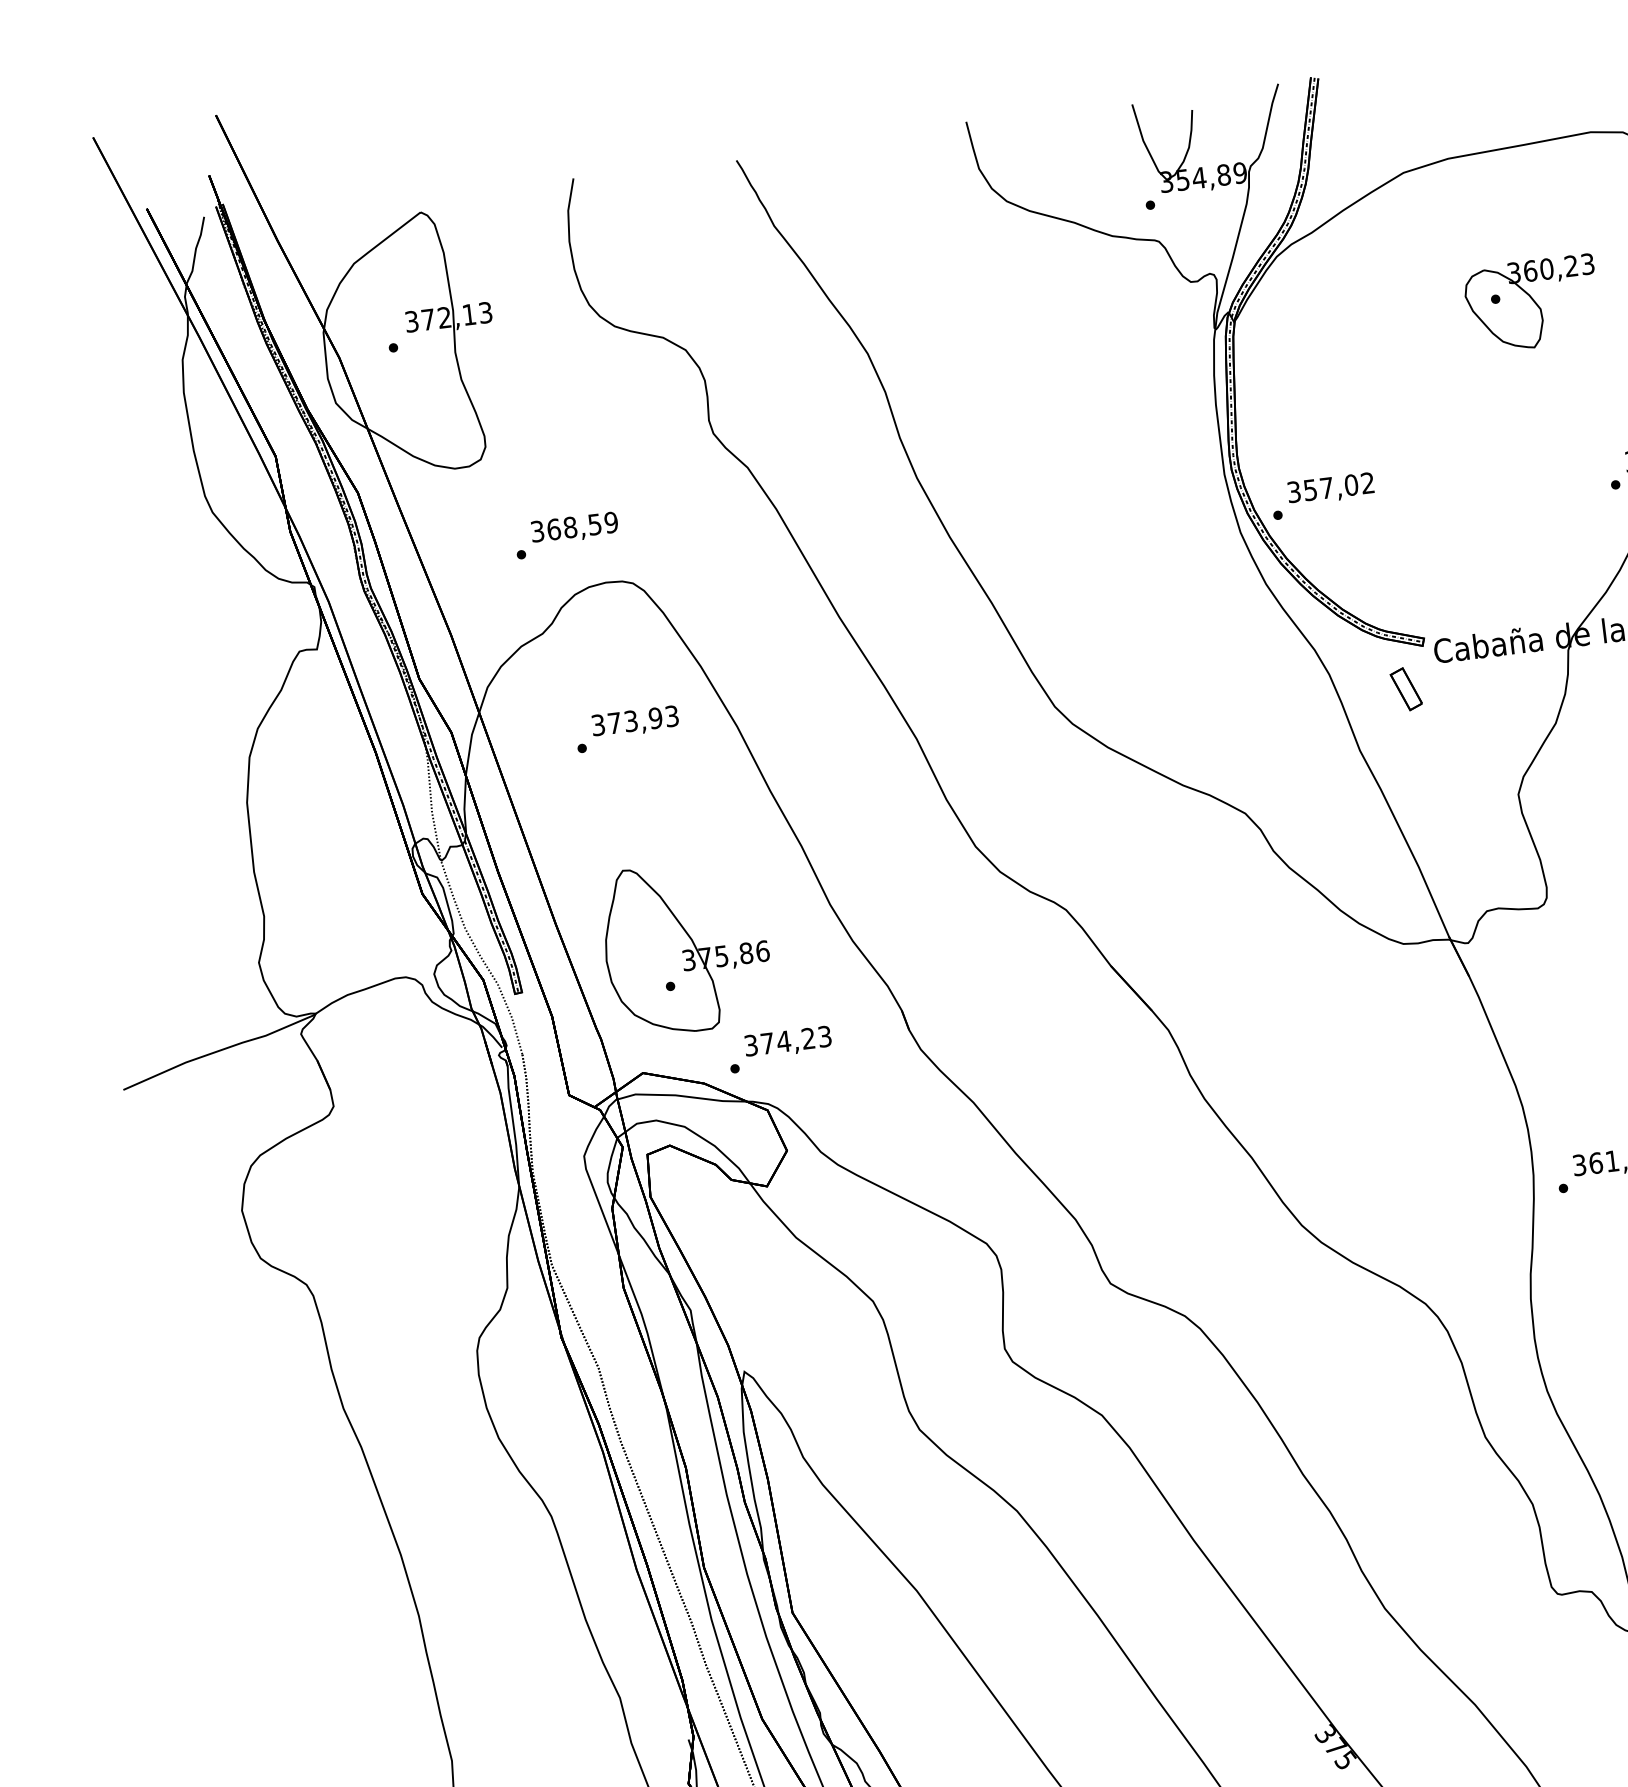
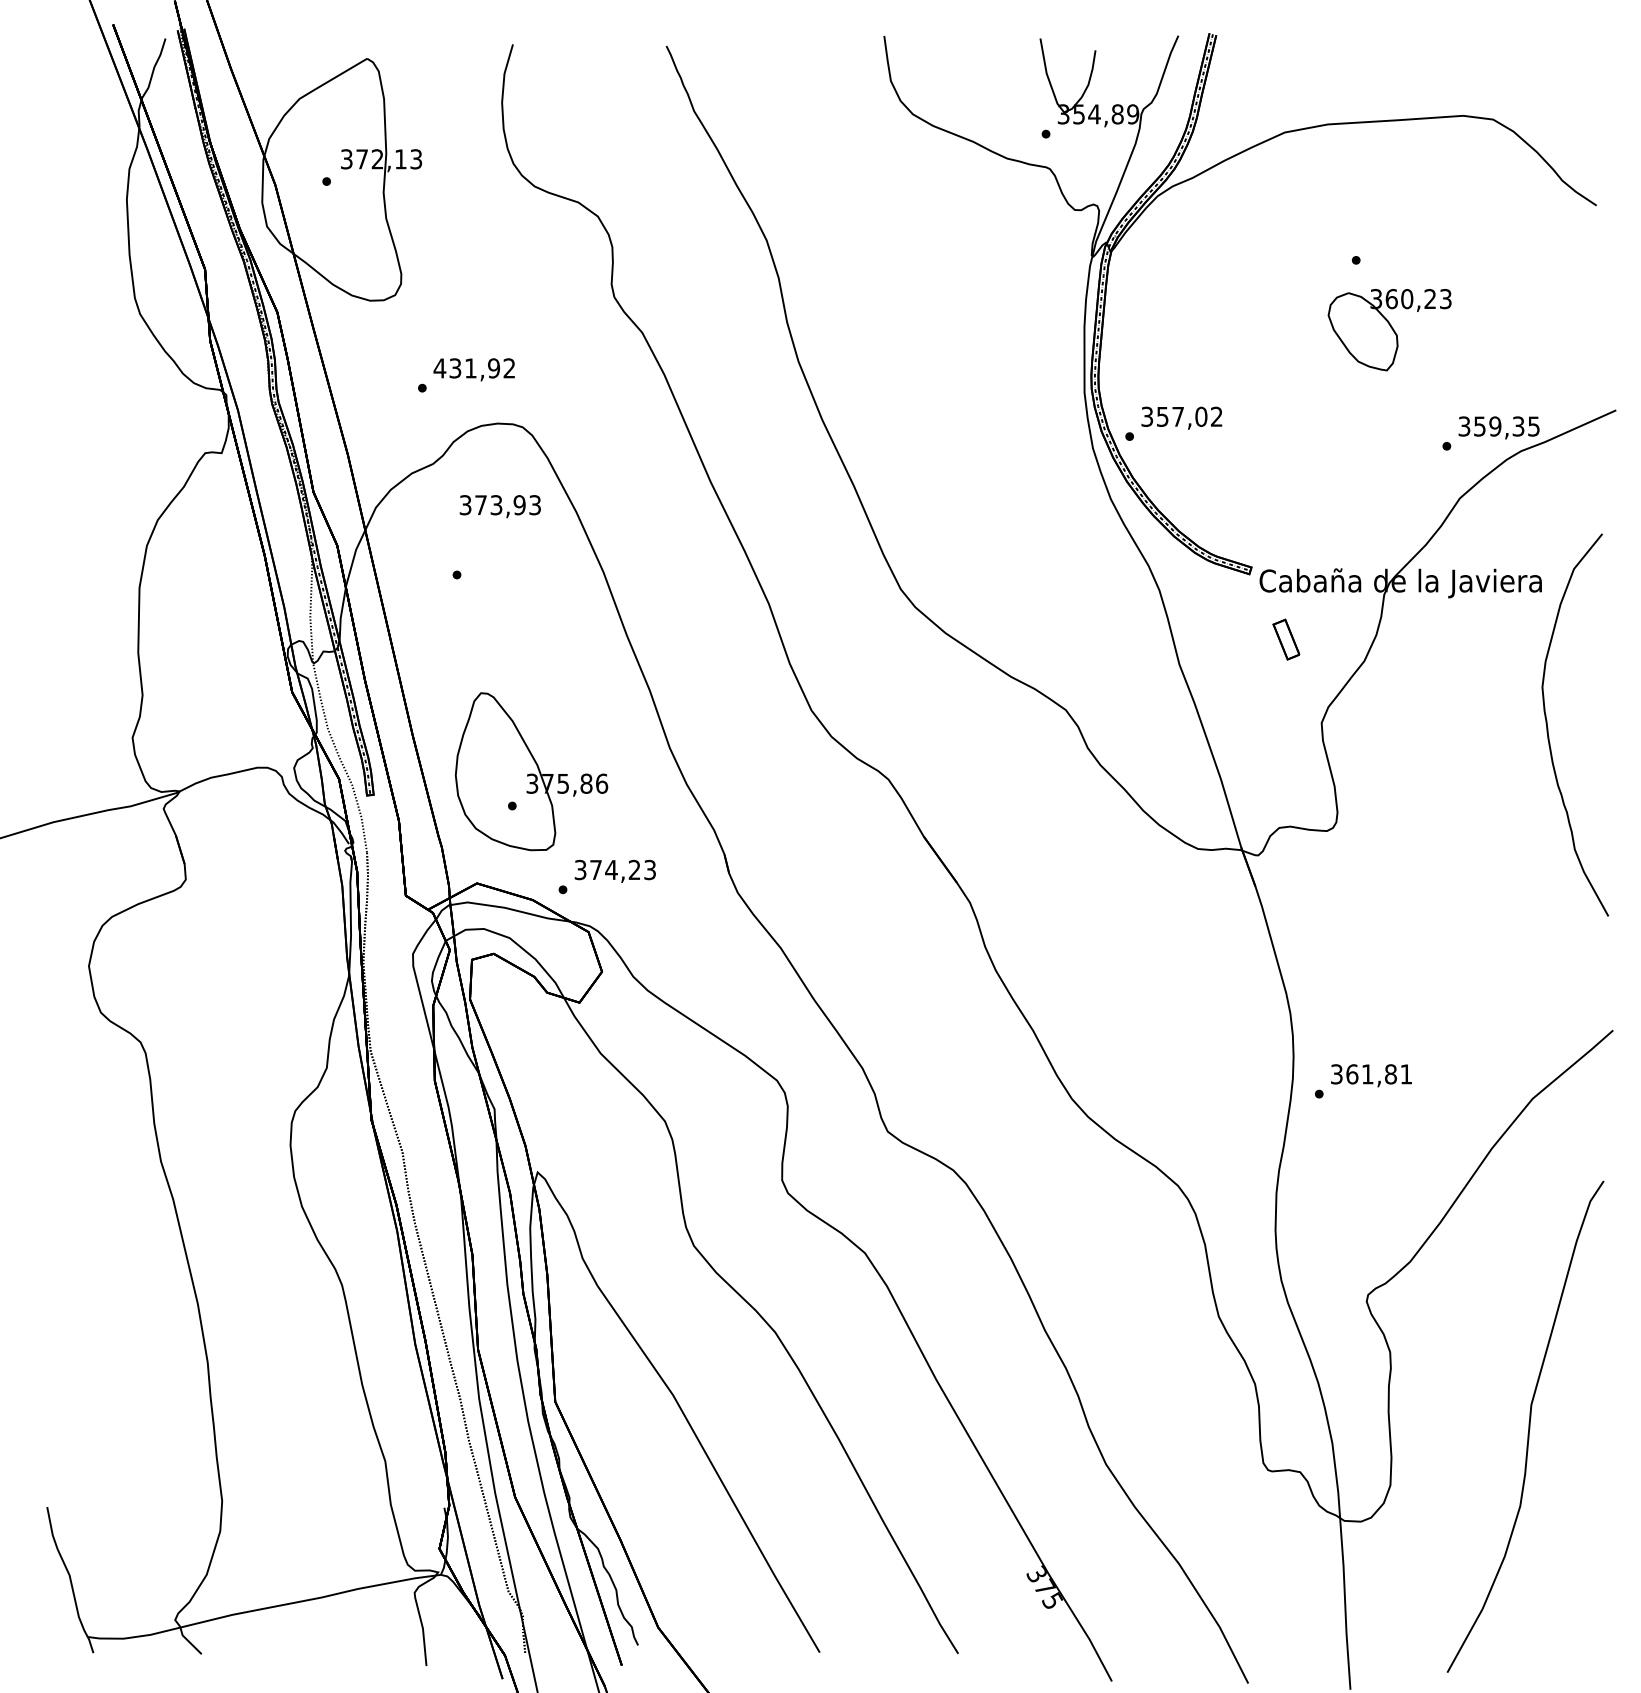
part: (1532, 304) -> (1389, 330), moved
text: (574, 527) -> (474, 368), 368,59 -> 431,92
part: (1406, 689) -> (1286, 639), moved
text: (634, 722) -> (499, 506), moved

